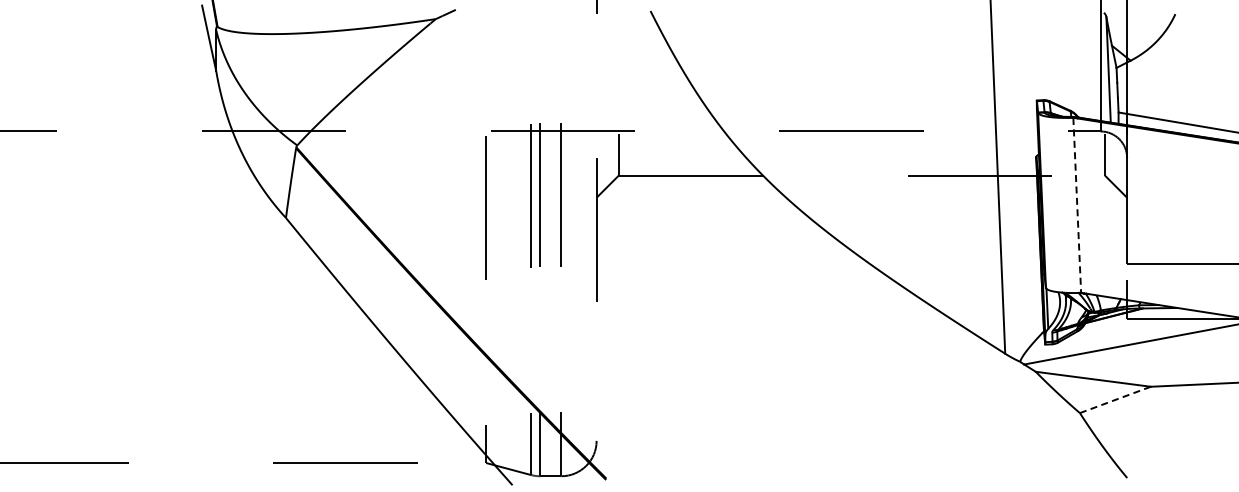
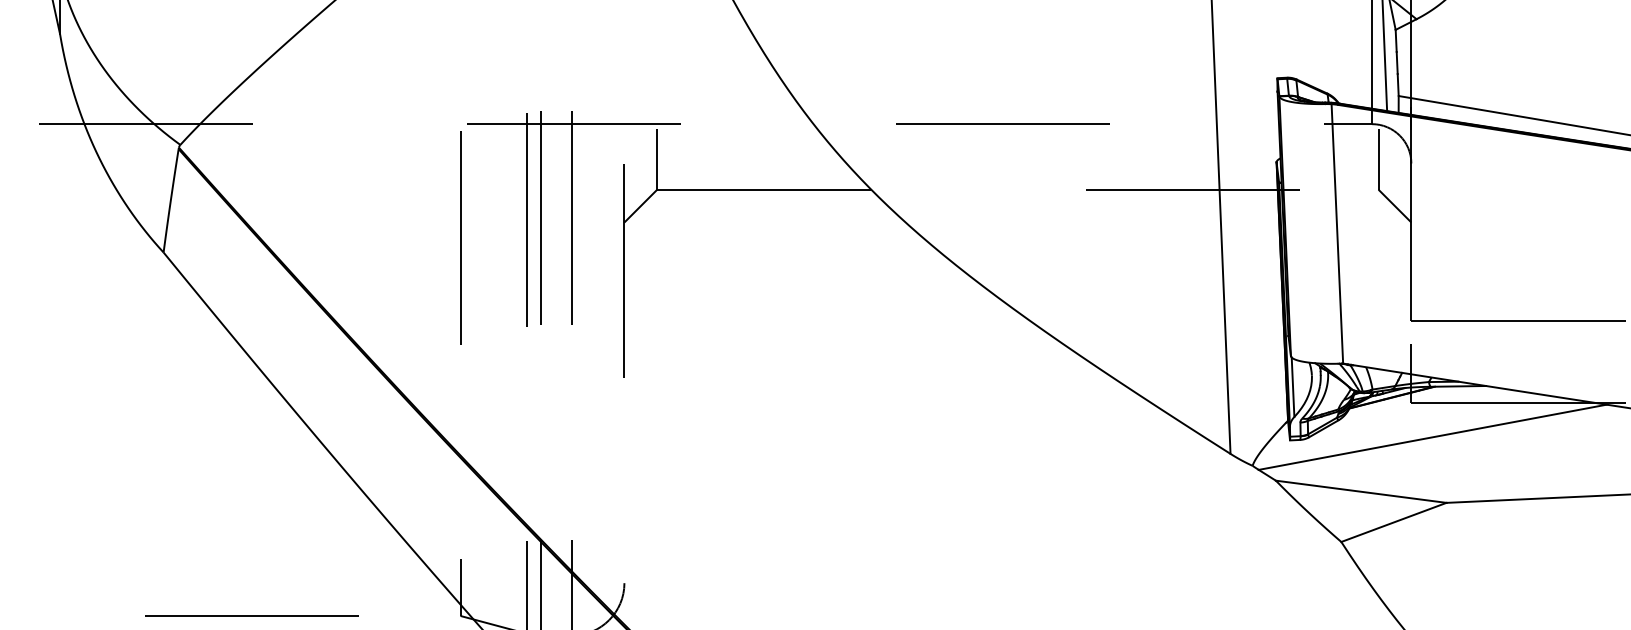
line: (1077, 205) -> (1337, 233), dashed -> solid
line: (1115, 399) -> (1394, 521), dashed -> solid

